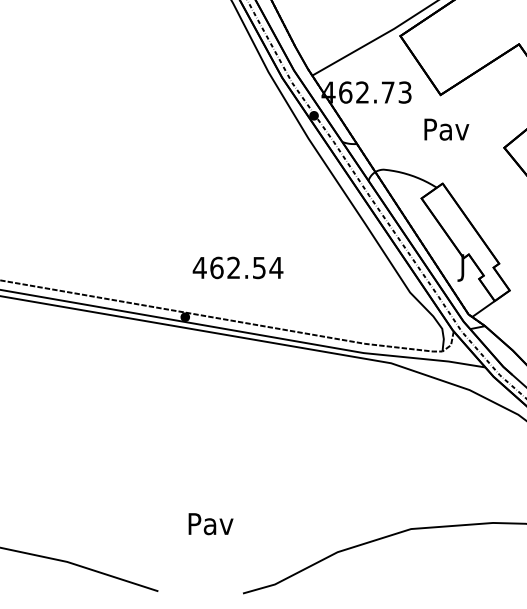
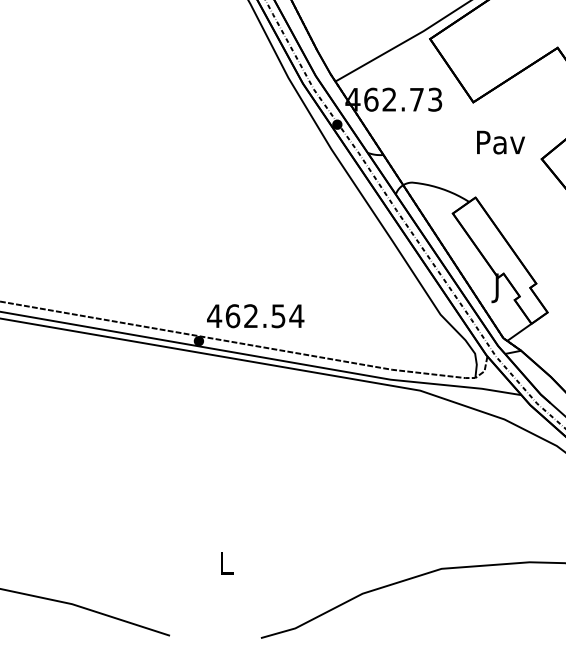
text: (446, 129) -> (500, 142), moved
text: (237, 268) -> (255, 316), moved
text: (210, 524) -> (226, 563), Pav -> L

